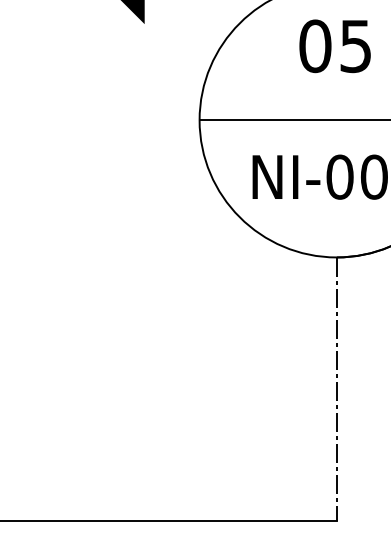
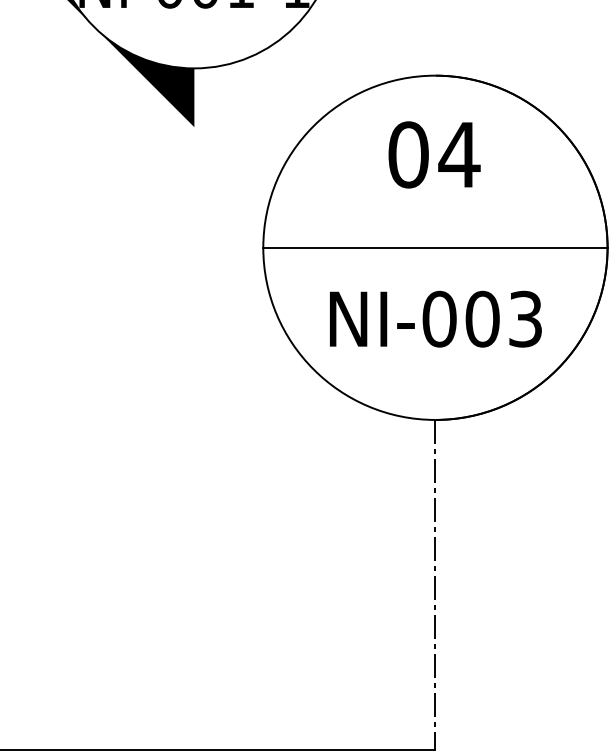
text: (355, 46) -> (459, 155), 05 -> 04

